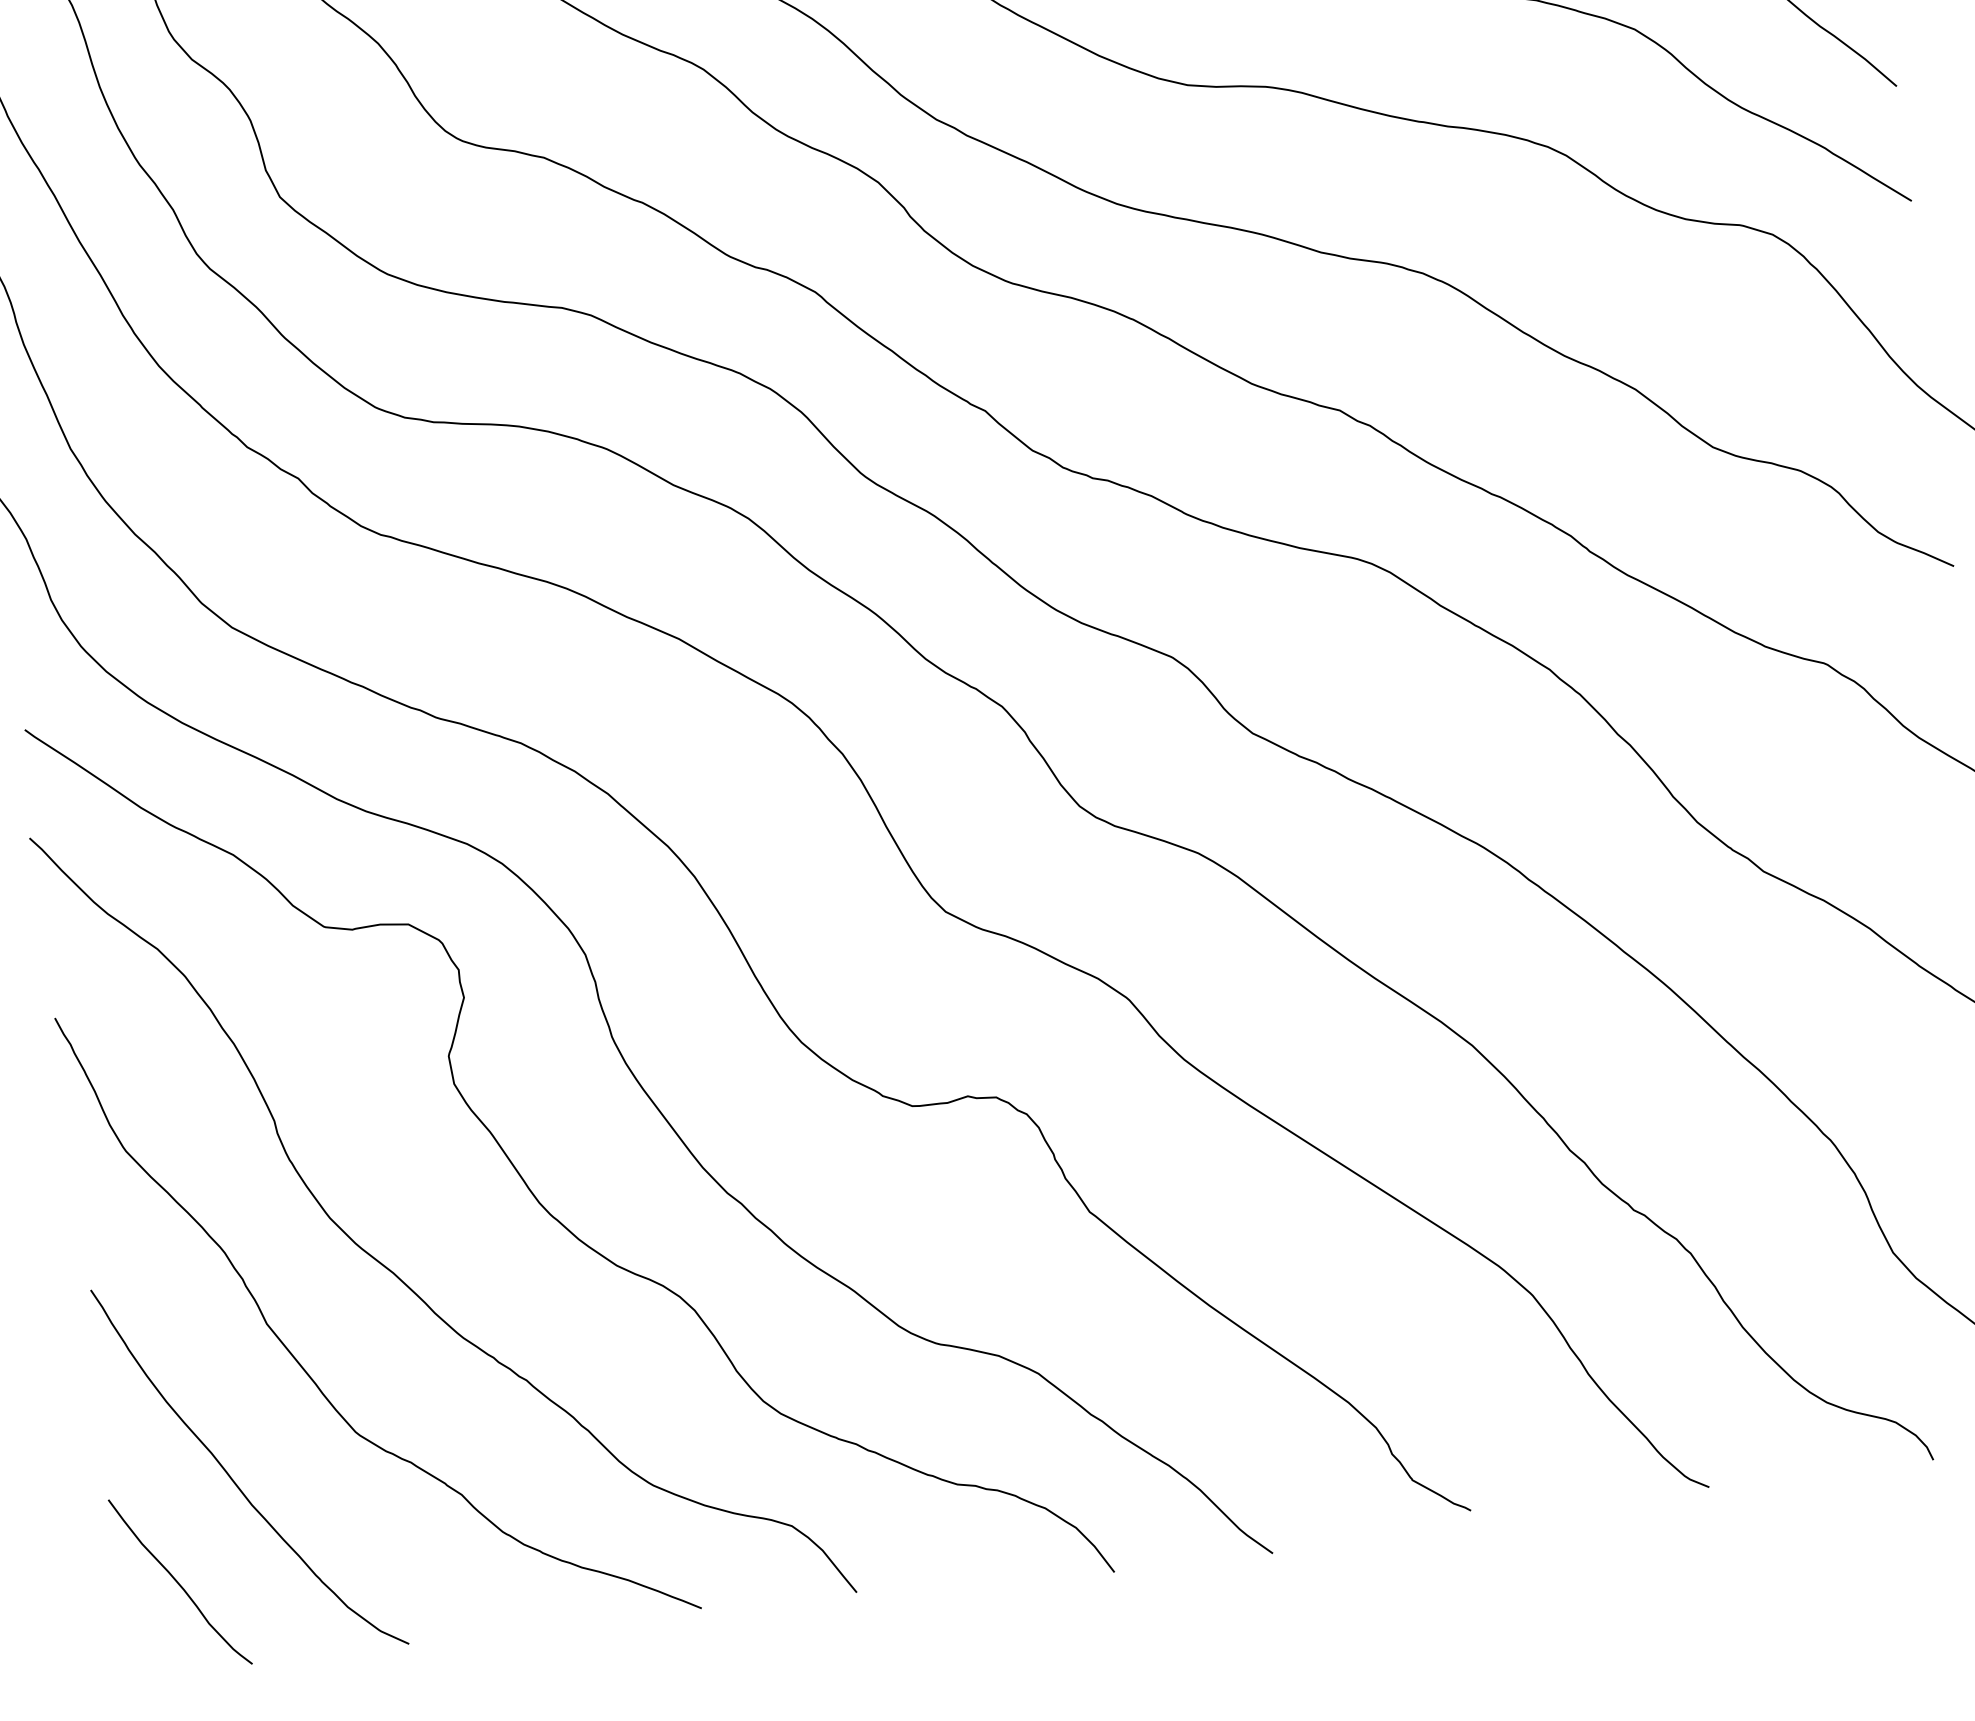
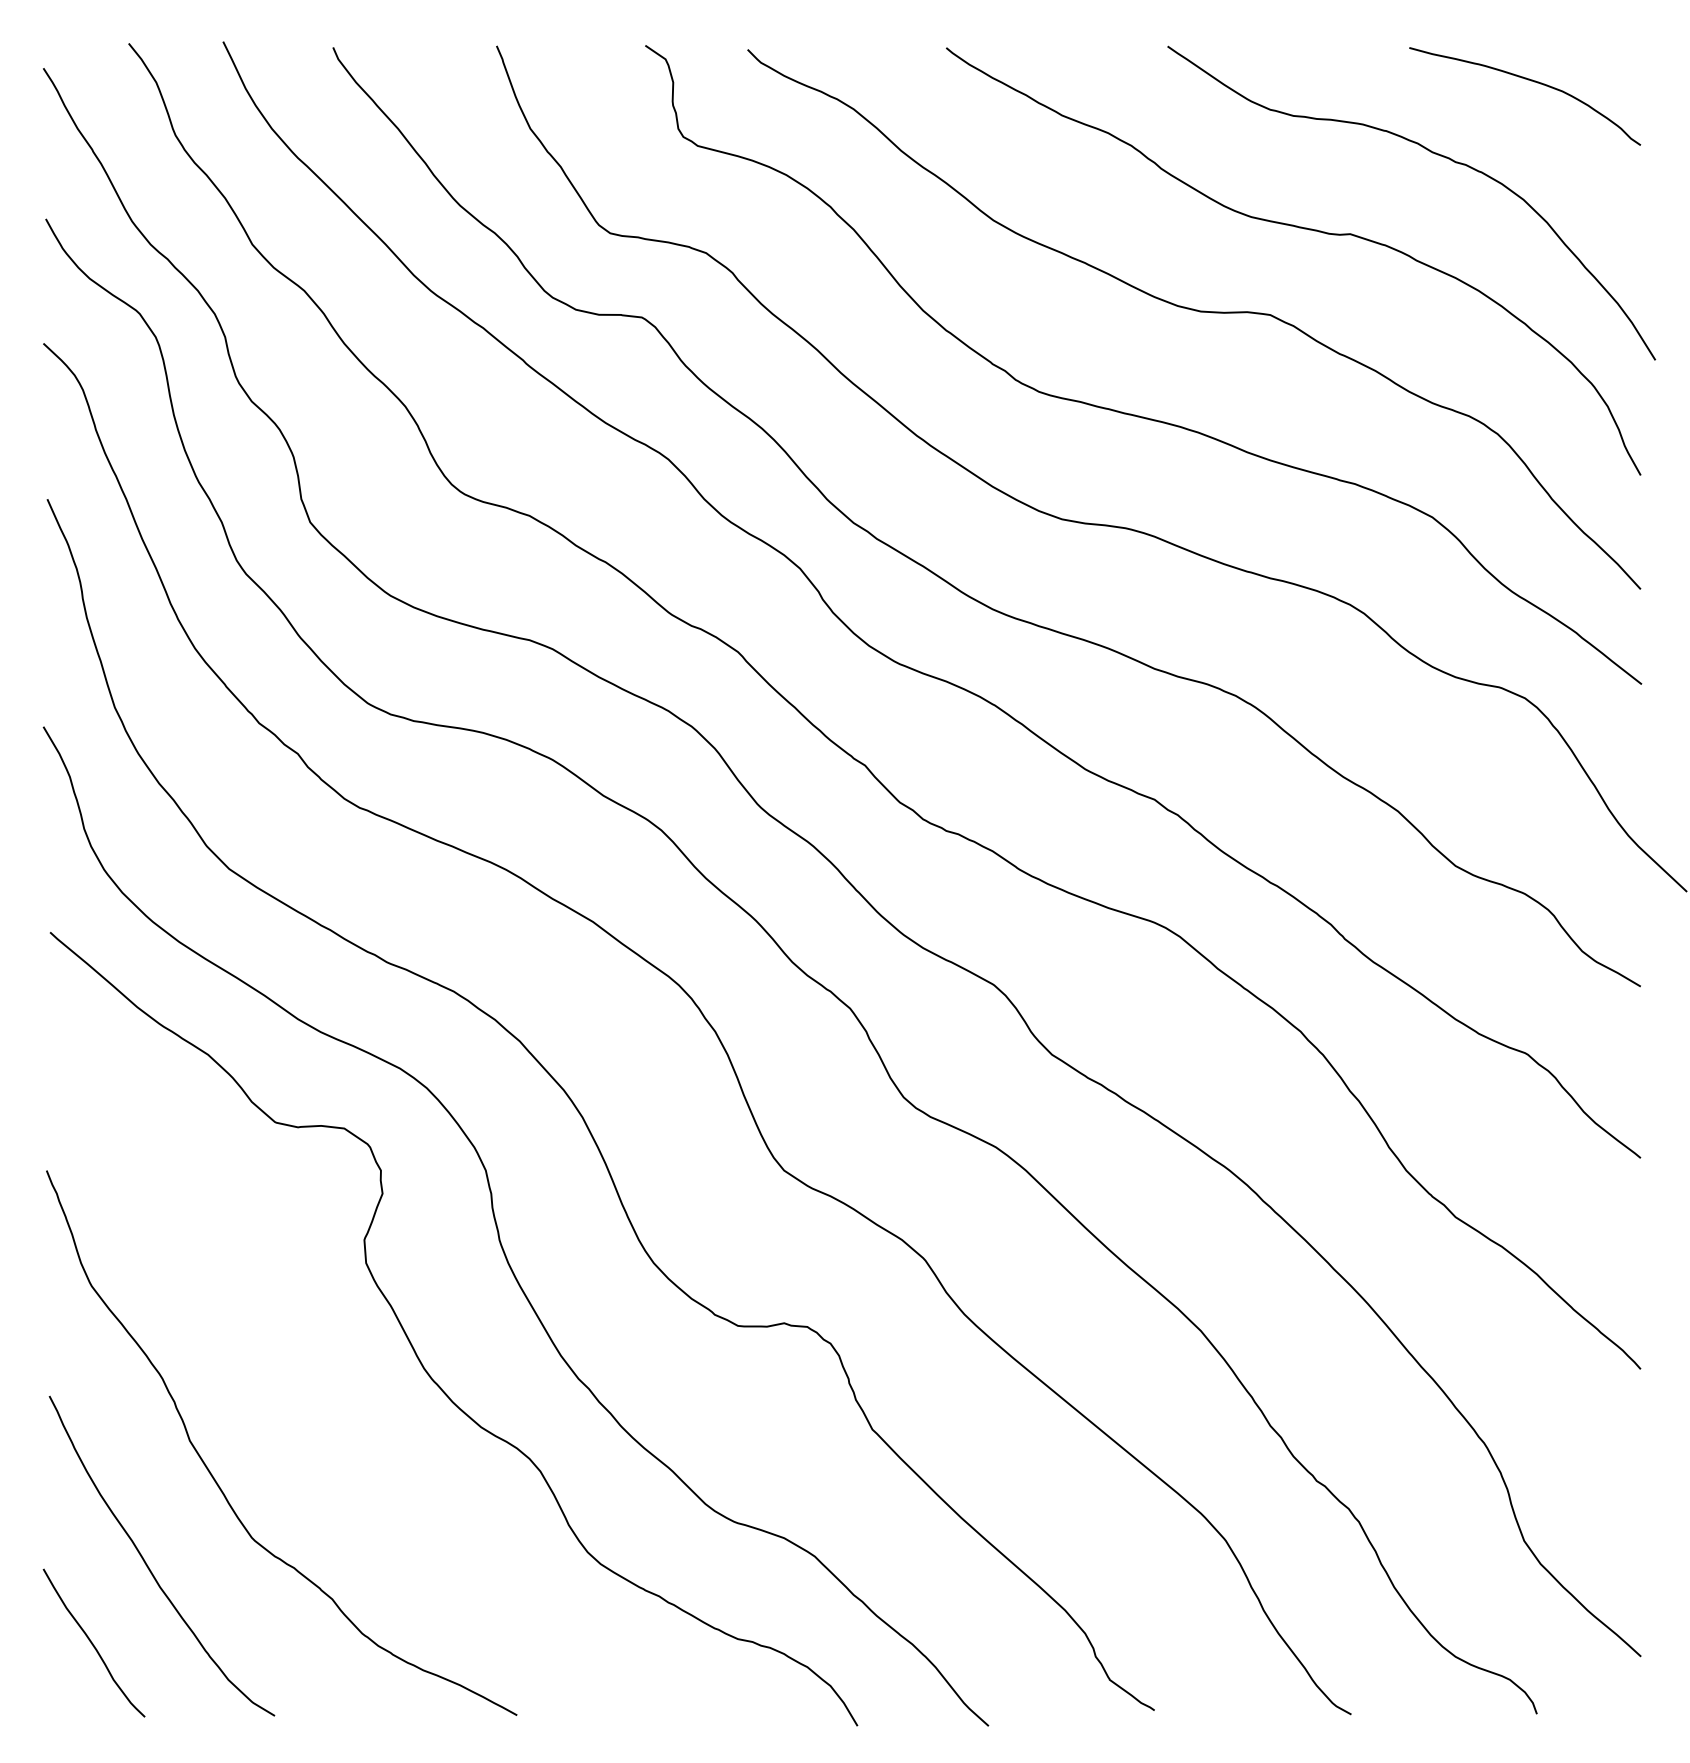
curve: (396, 1273) -> (300, 1412), removed

